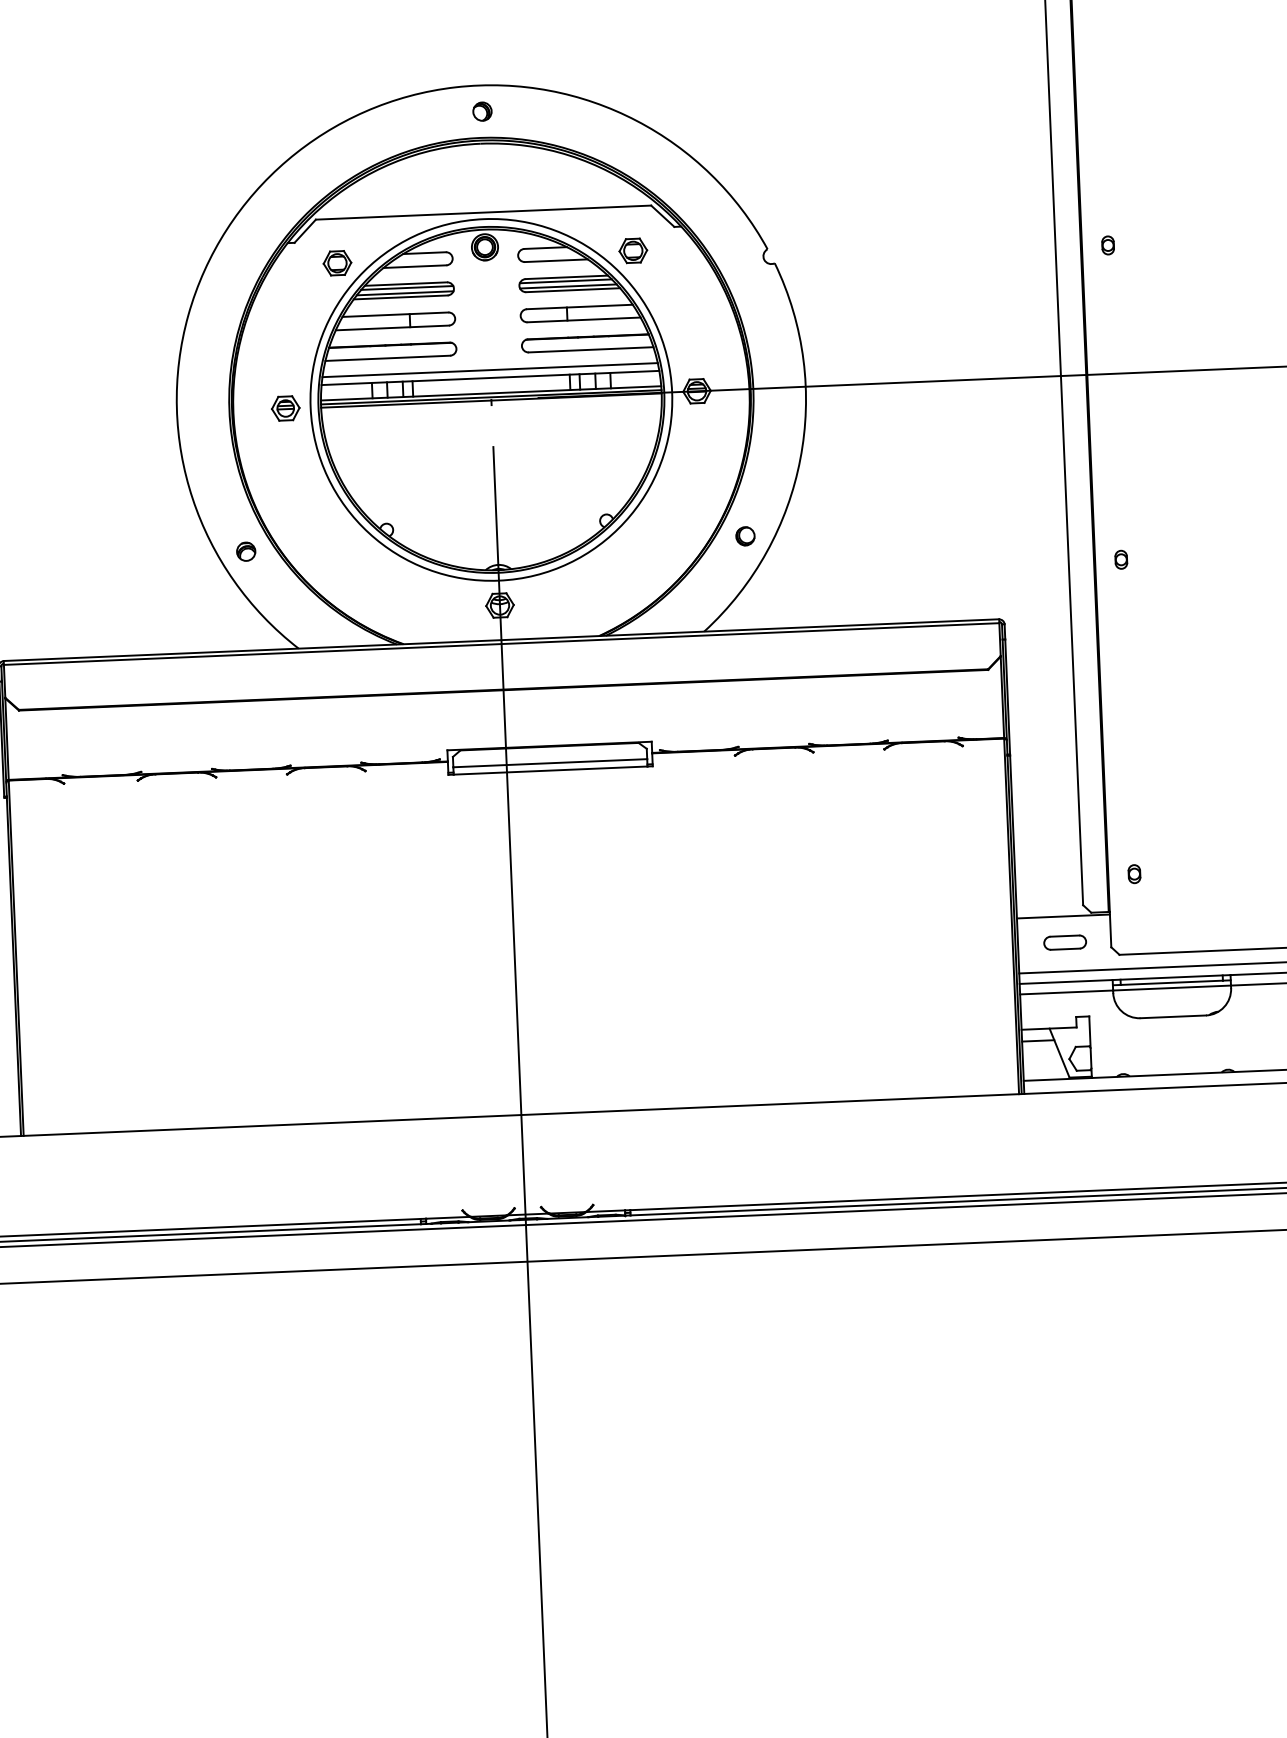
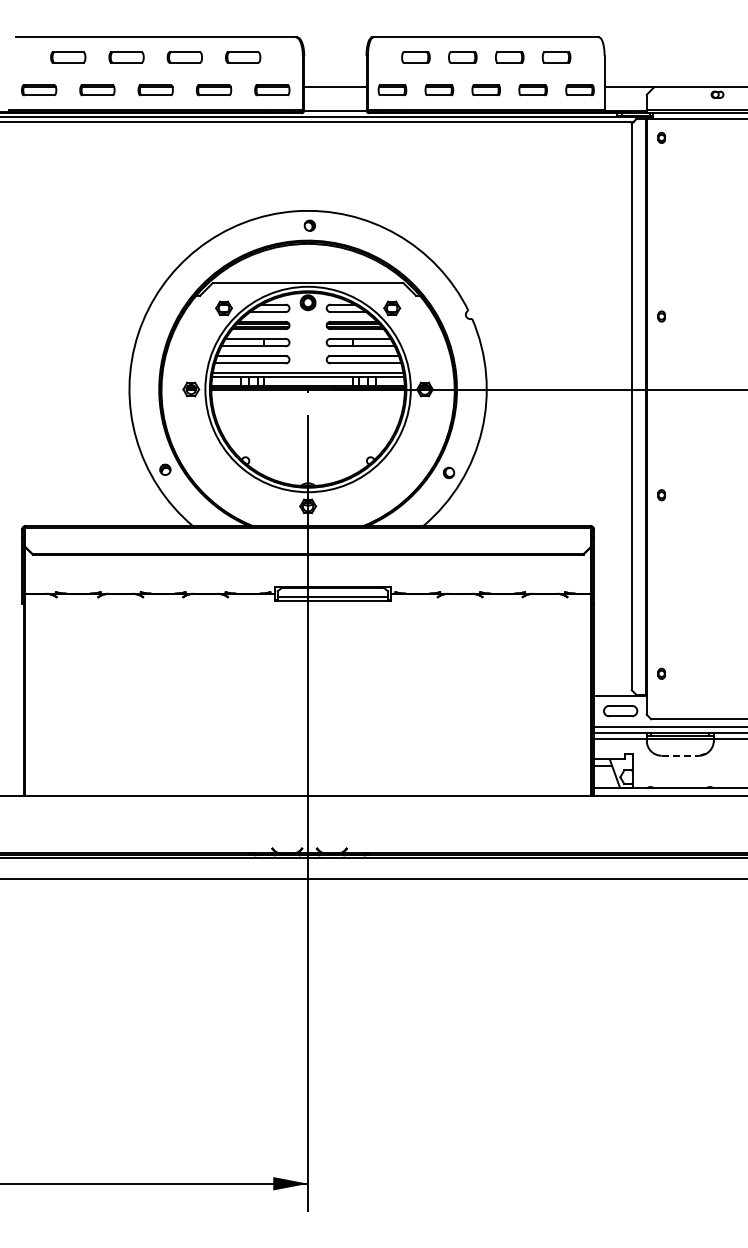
part: (1064, 941) -> (620, 710), size x1.4
line: (1173, 1016) -> (680, 755), solid -> dashed

